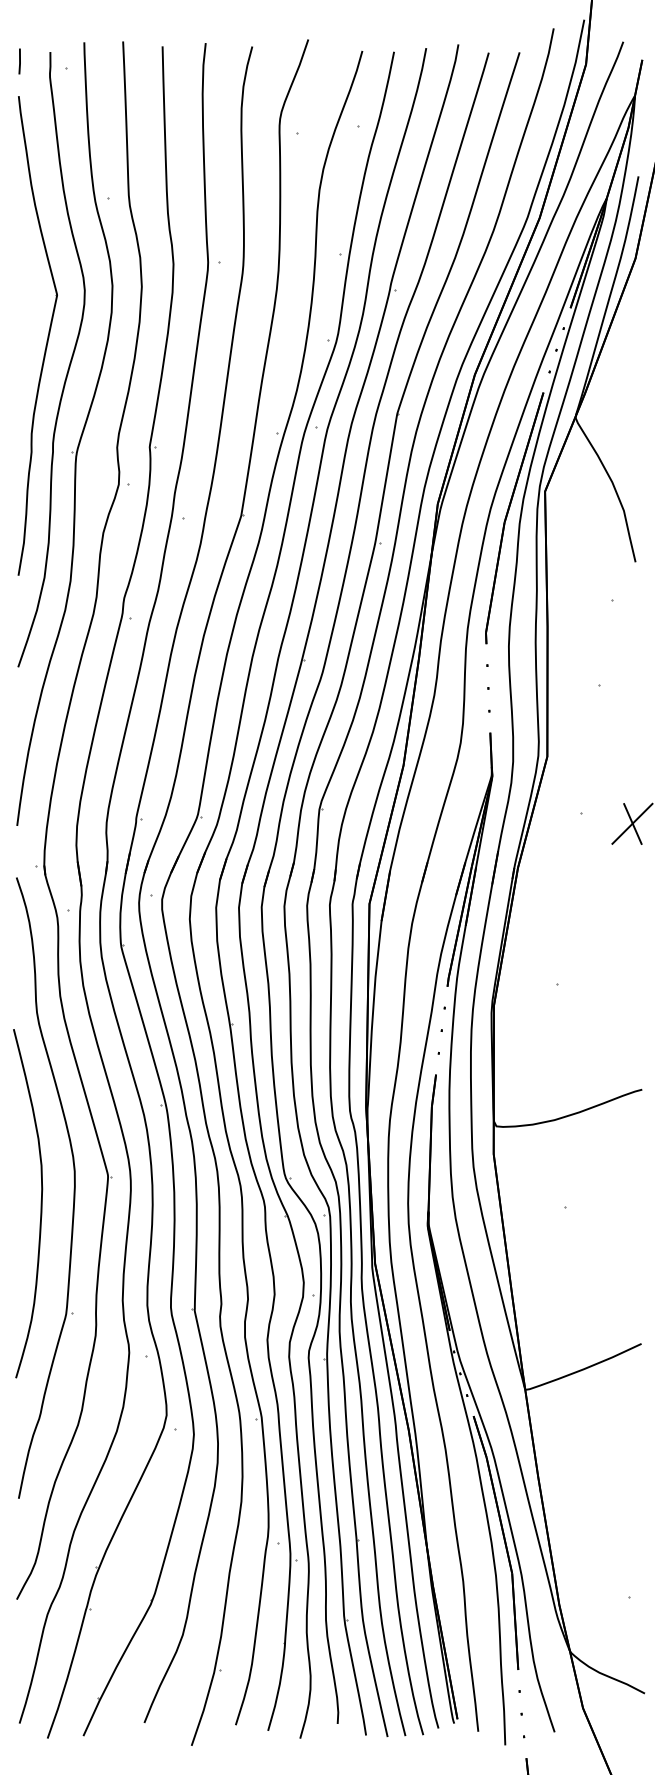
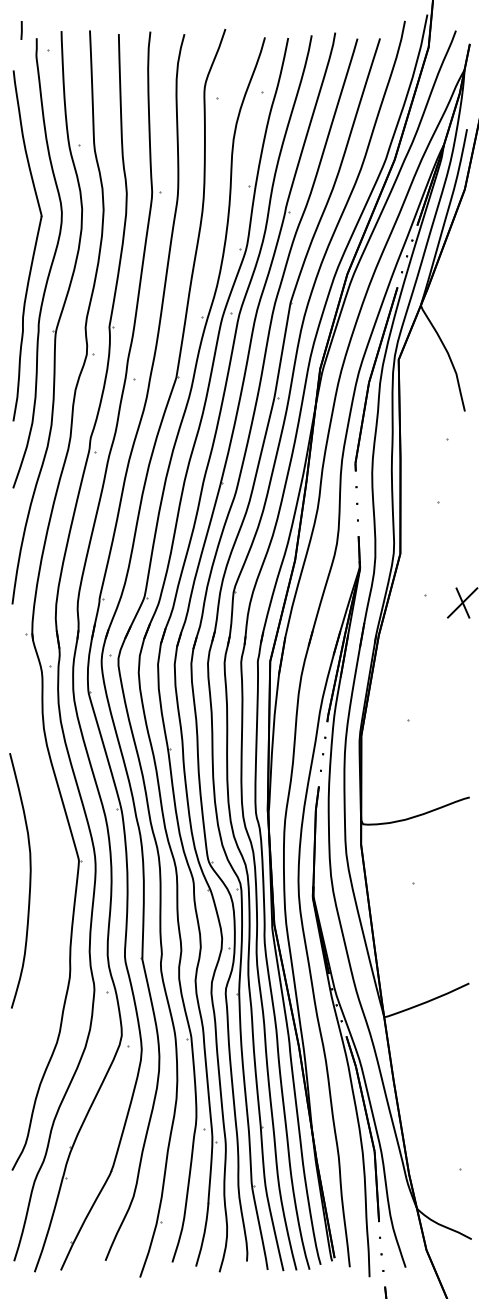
line: (19, 61) -> (21, 30), moved
part: (73, 1188) -> (53, 869), removed

